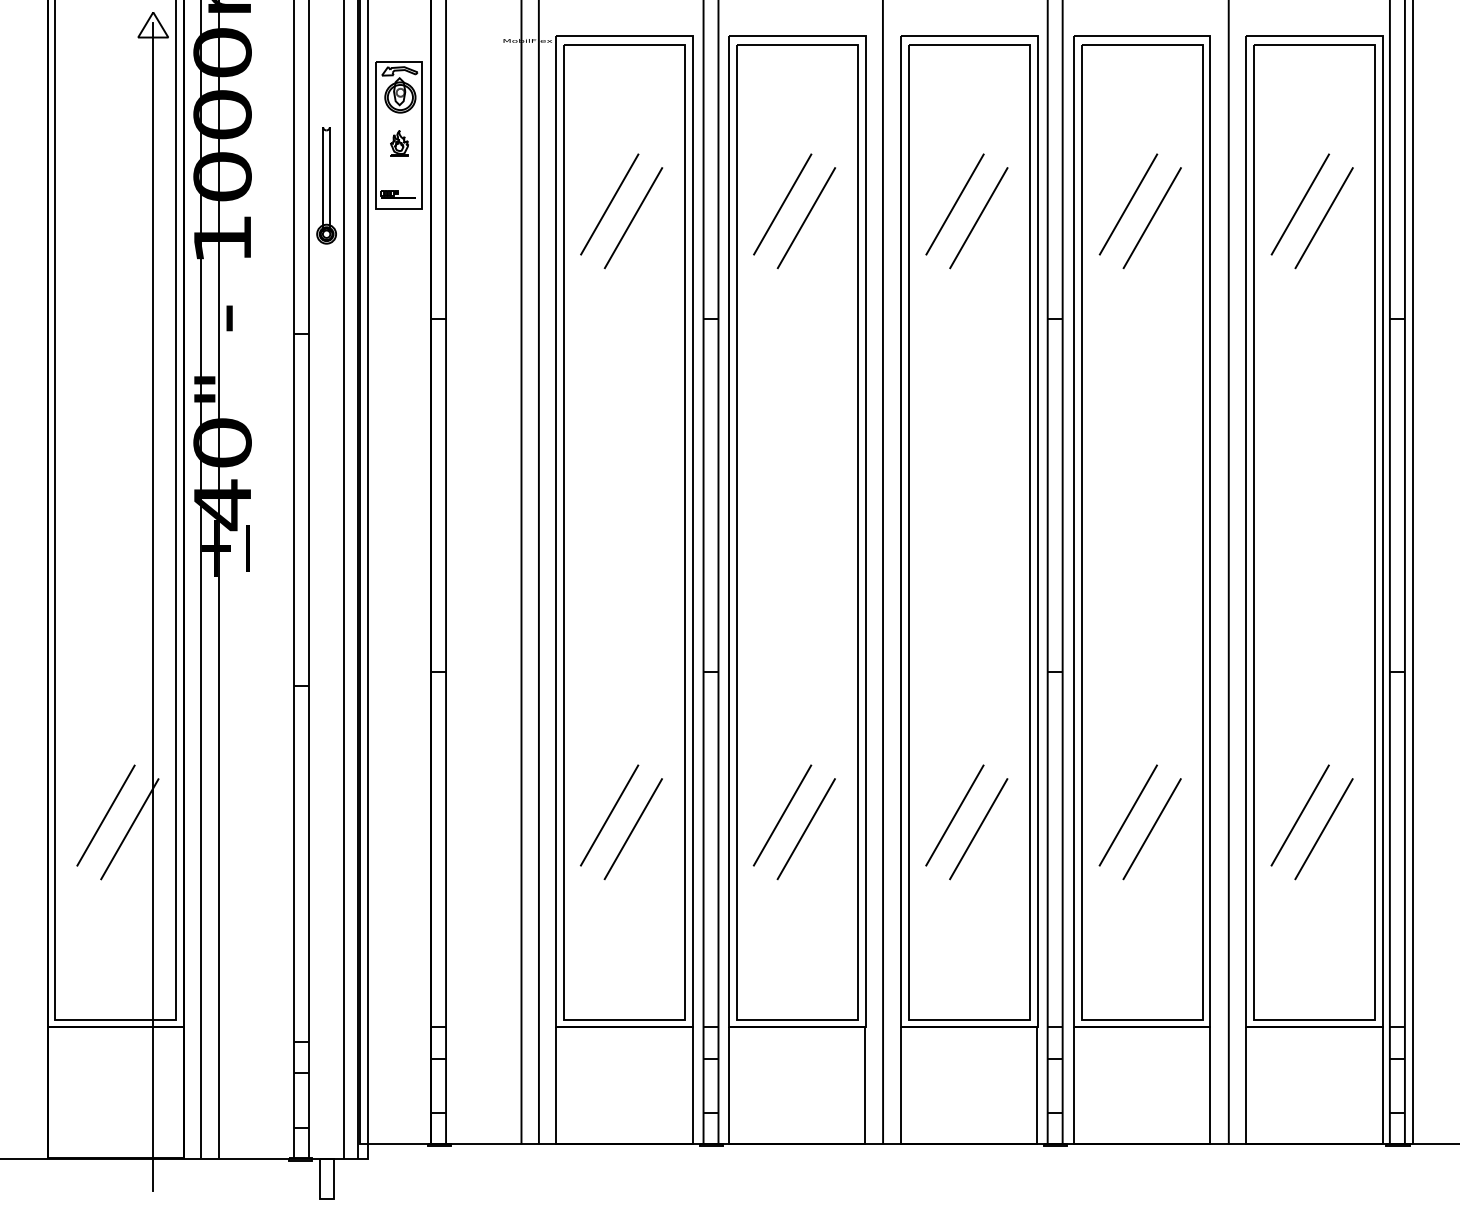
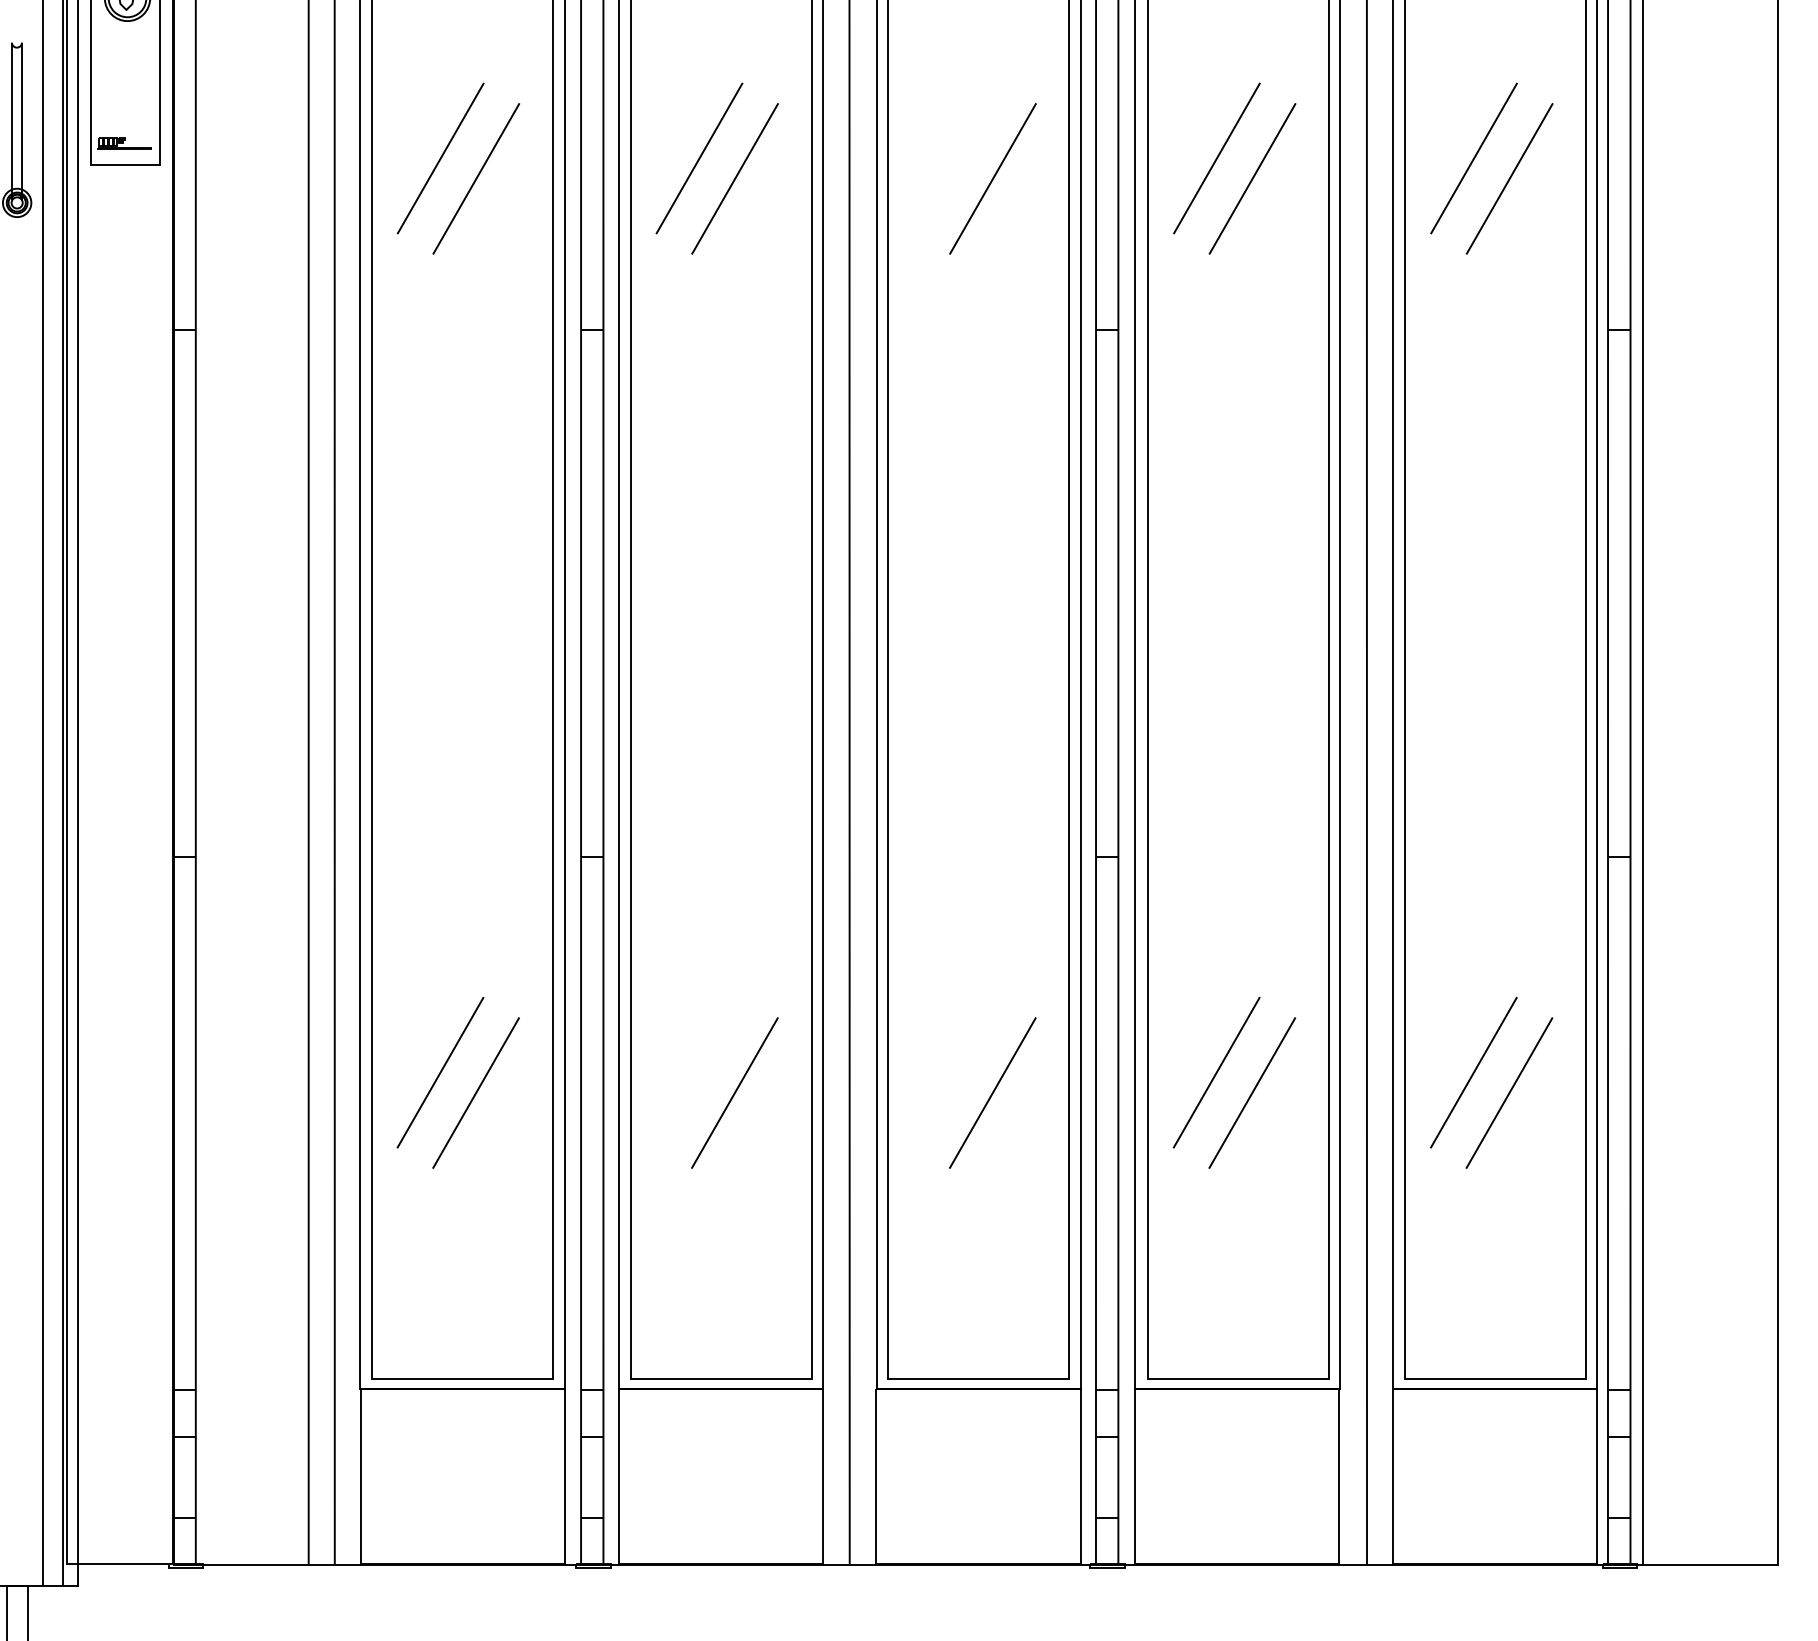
part: (399, 143) -> (126, 67), removed
line: (954, 204) -> (956, 158), removed
line: (782, 815) -> (699, 1072), removed
line: (954, 815) -> (956, 1072), removed

